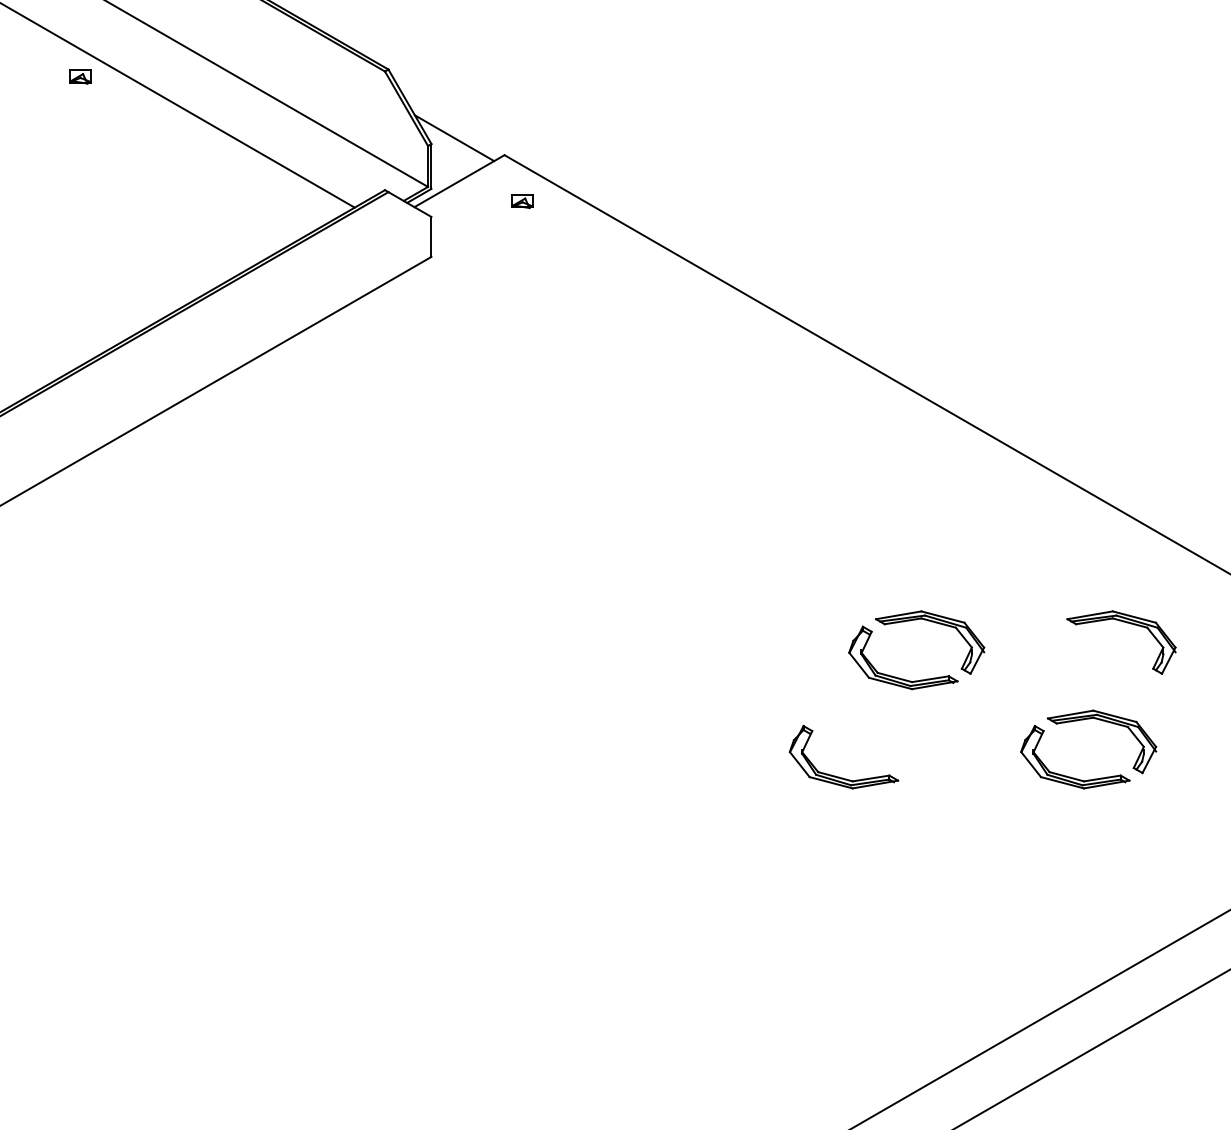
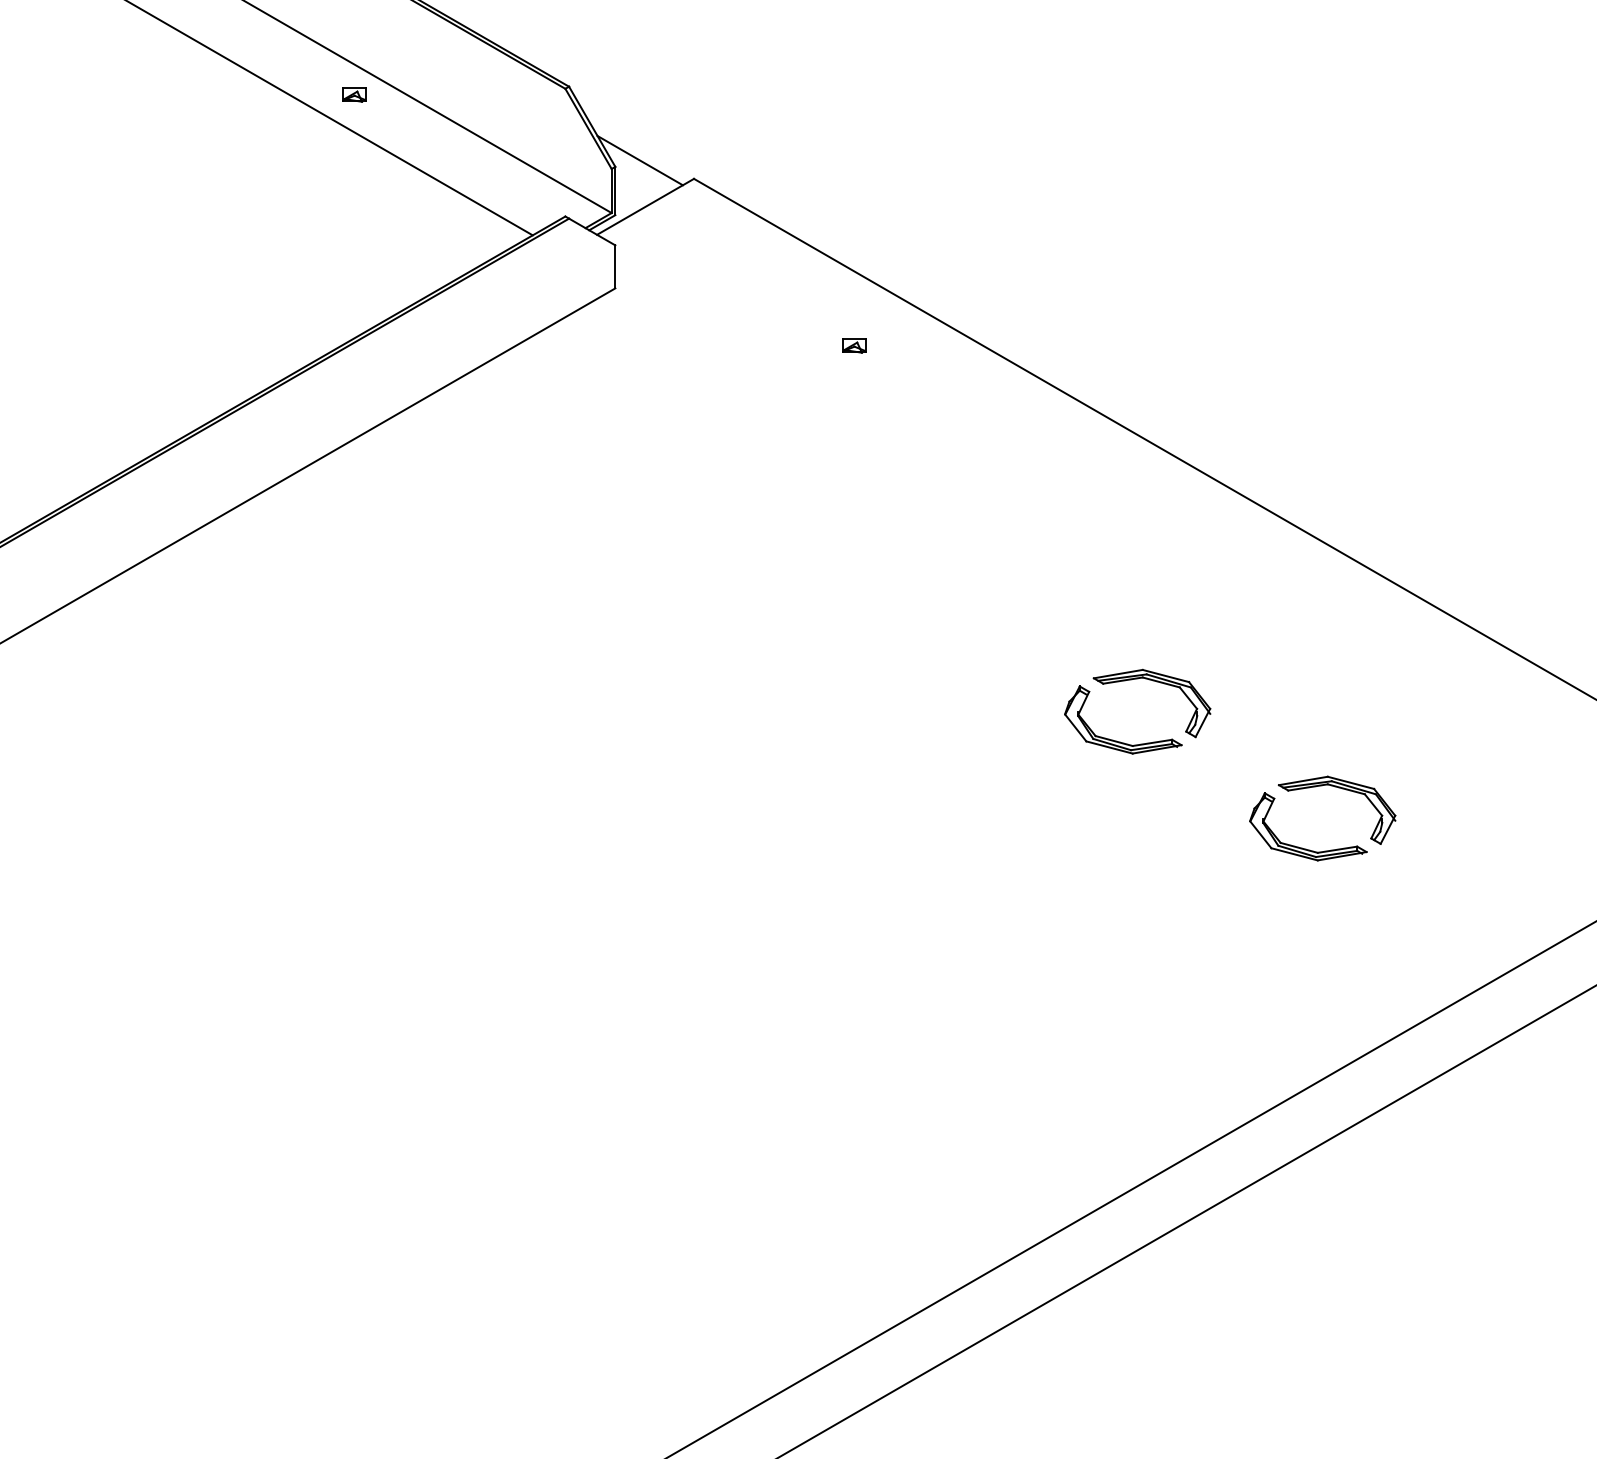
part: (80, 76) -> (354, 94), moved
part: (522, 201) -> (854, 345), moved
part: (1125, 623) -> (1362, 682), removed
part: (838, 776) -> (1053, 847), removed

